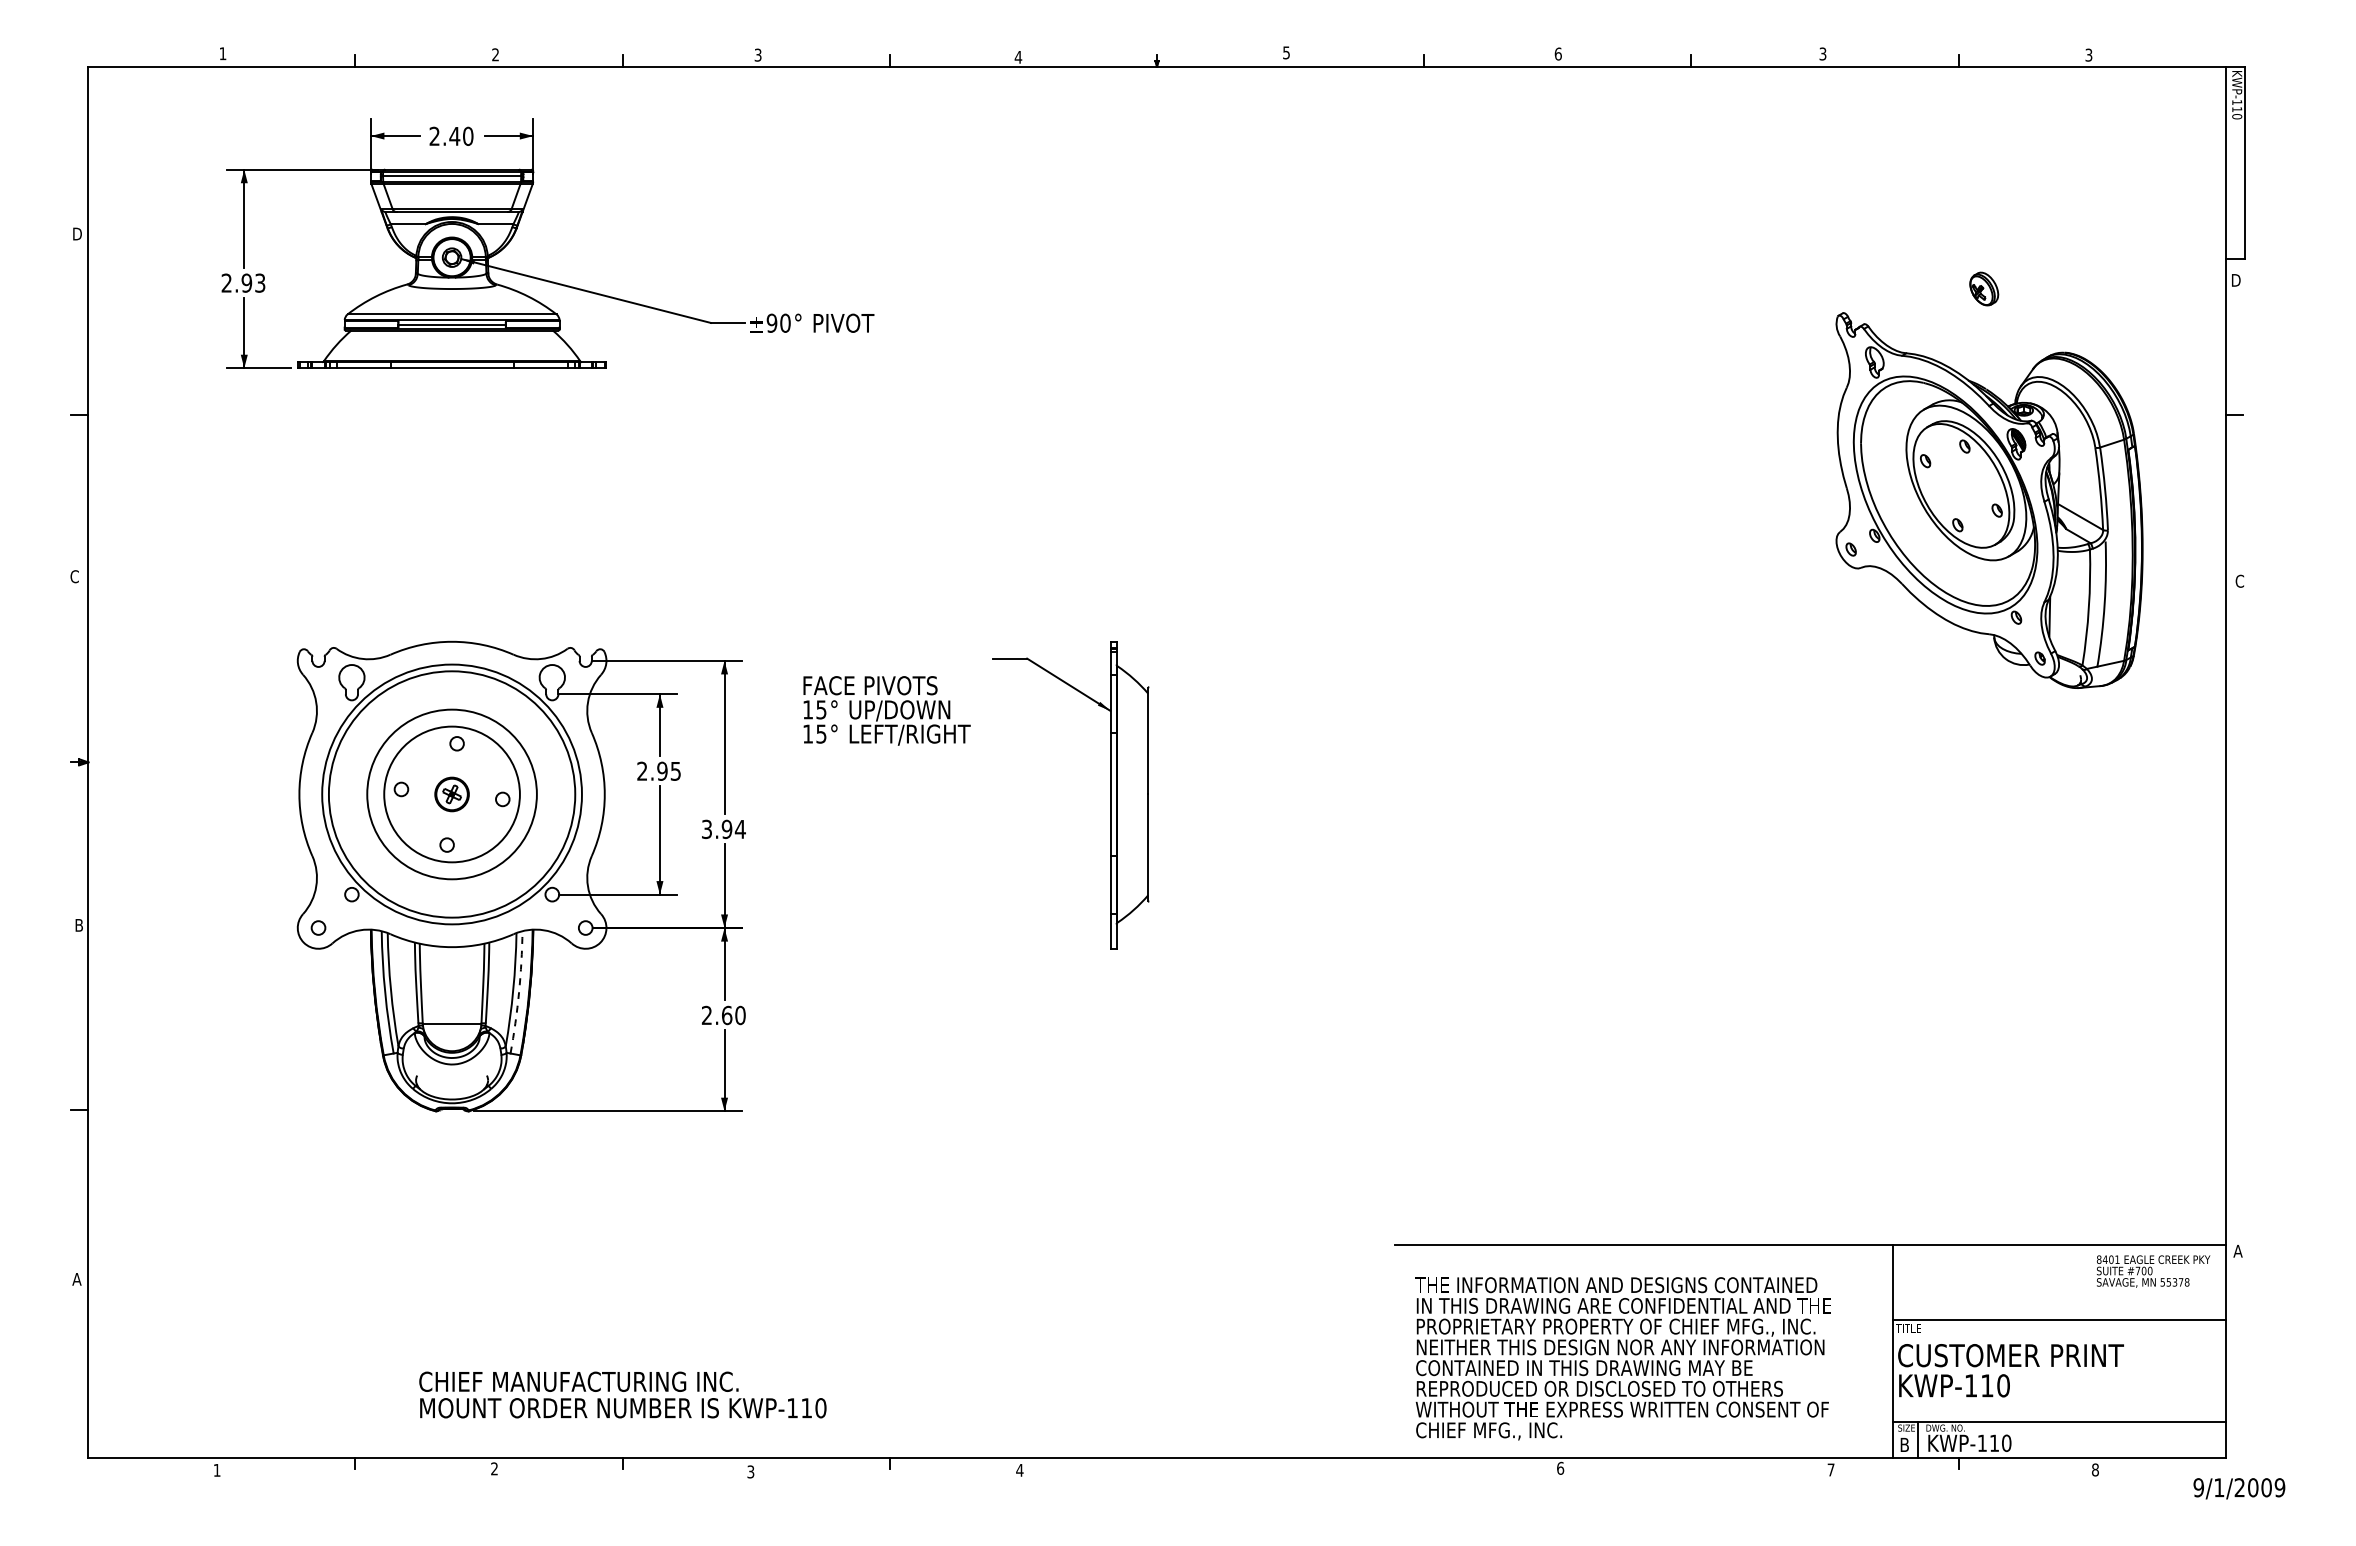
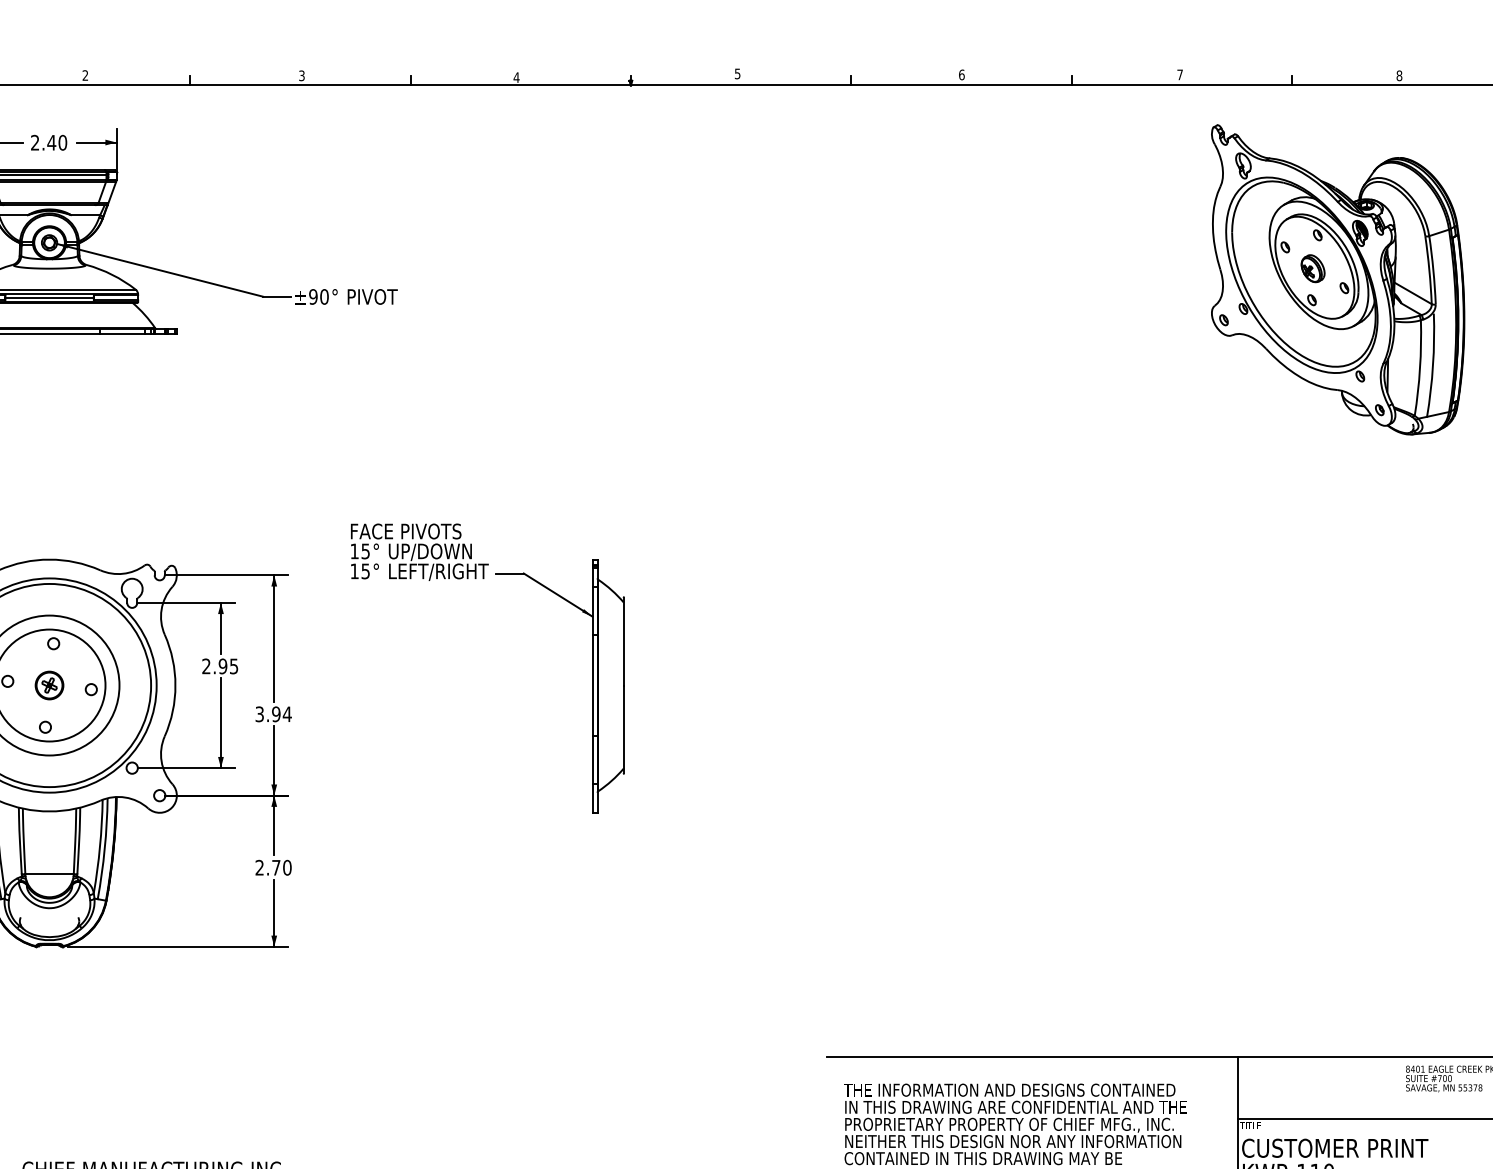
text: (1822, 53) -> (1179, 74), 3 -> 7
text: (2088, 54) -> (1399, 75), 3 -> 8
part: (1989, 500) -> (1338, 279), moved
text: (886, 710) -> (419, 551), moved
arc: (519, 992) -> (105, 848), dashed -> solid
text: (727, 1015) -> (276, 867), 2.60 -> 2.70

